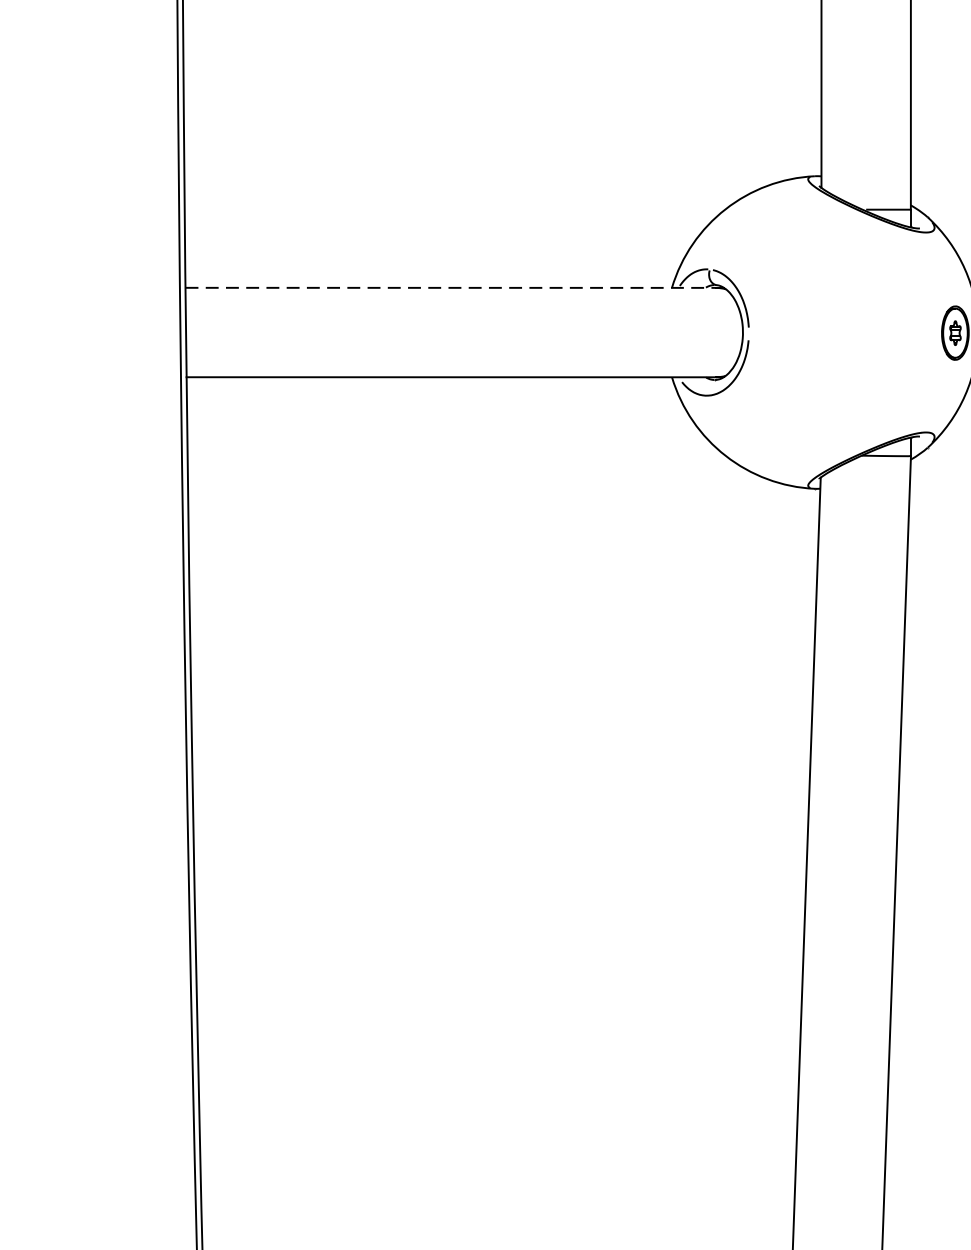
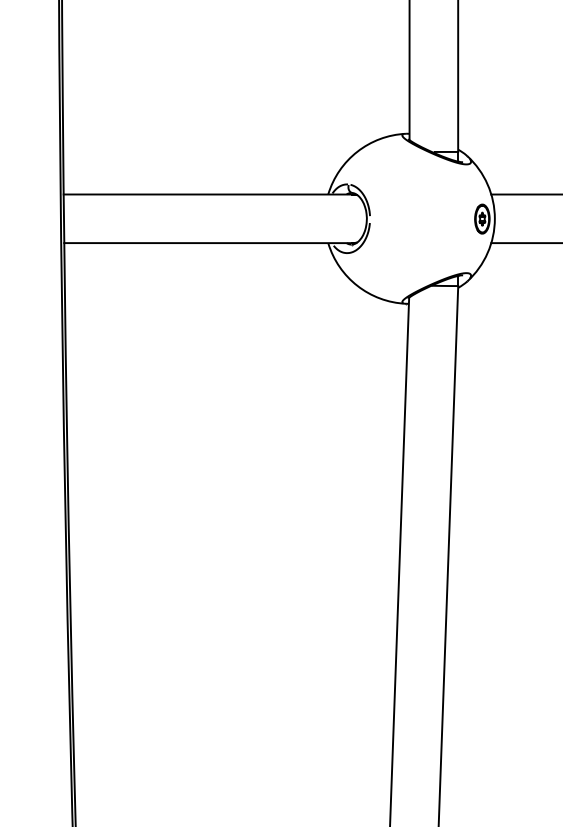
line: (451, 287) -> (208, 194), dashed -> solid

